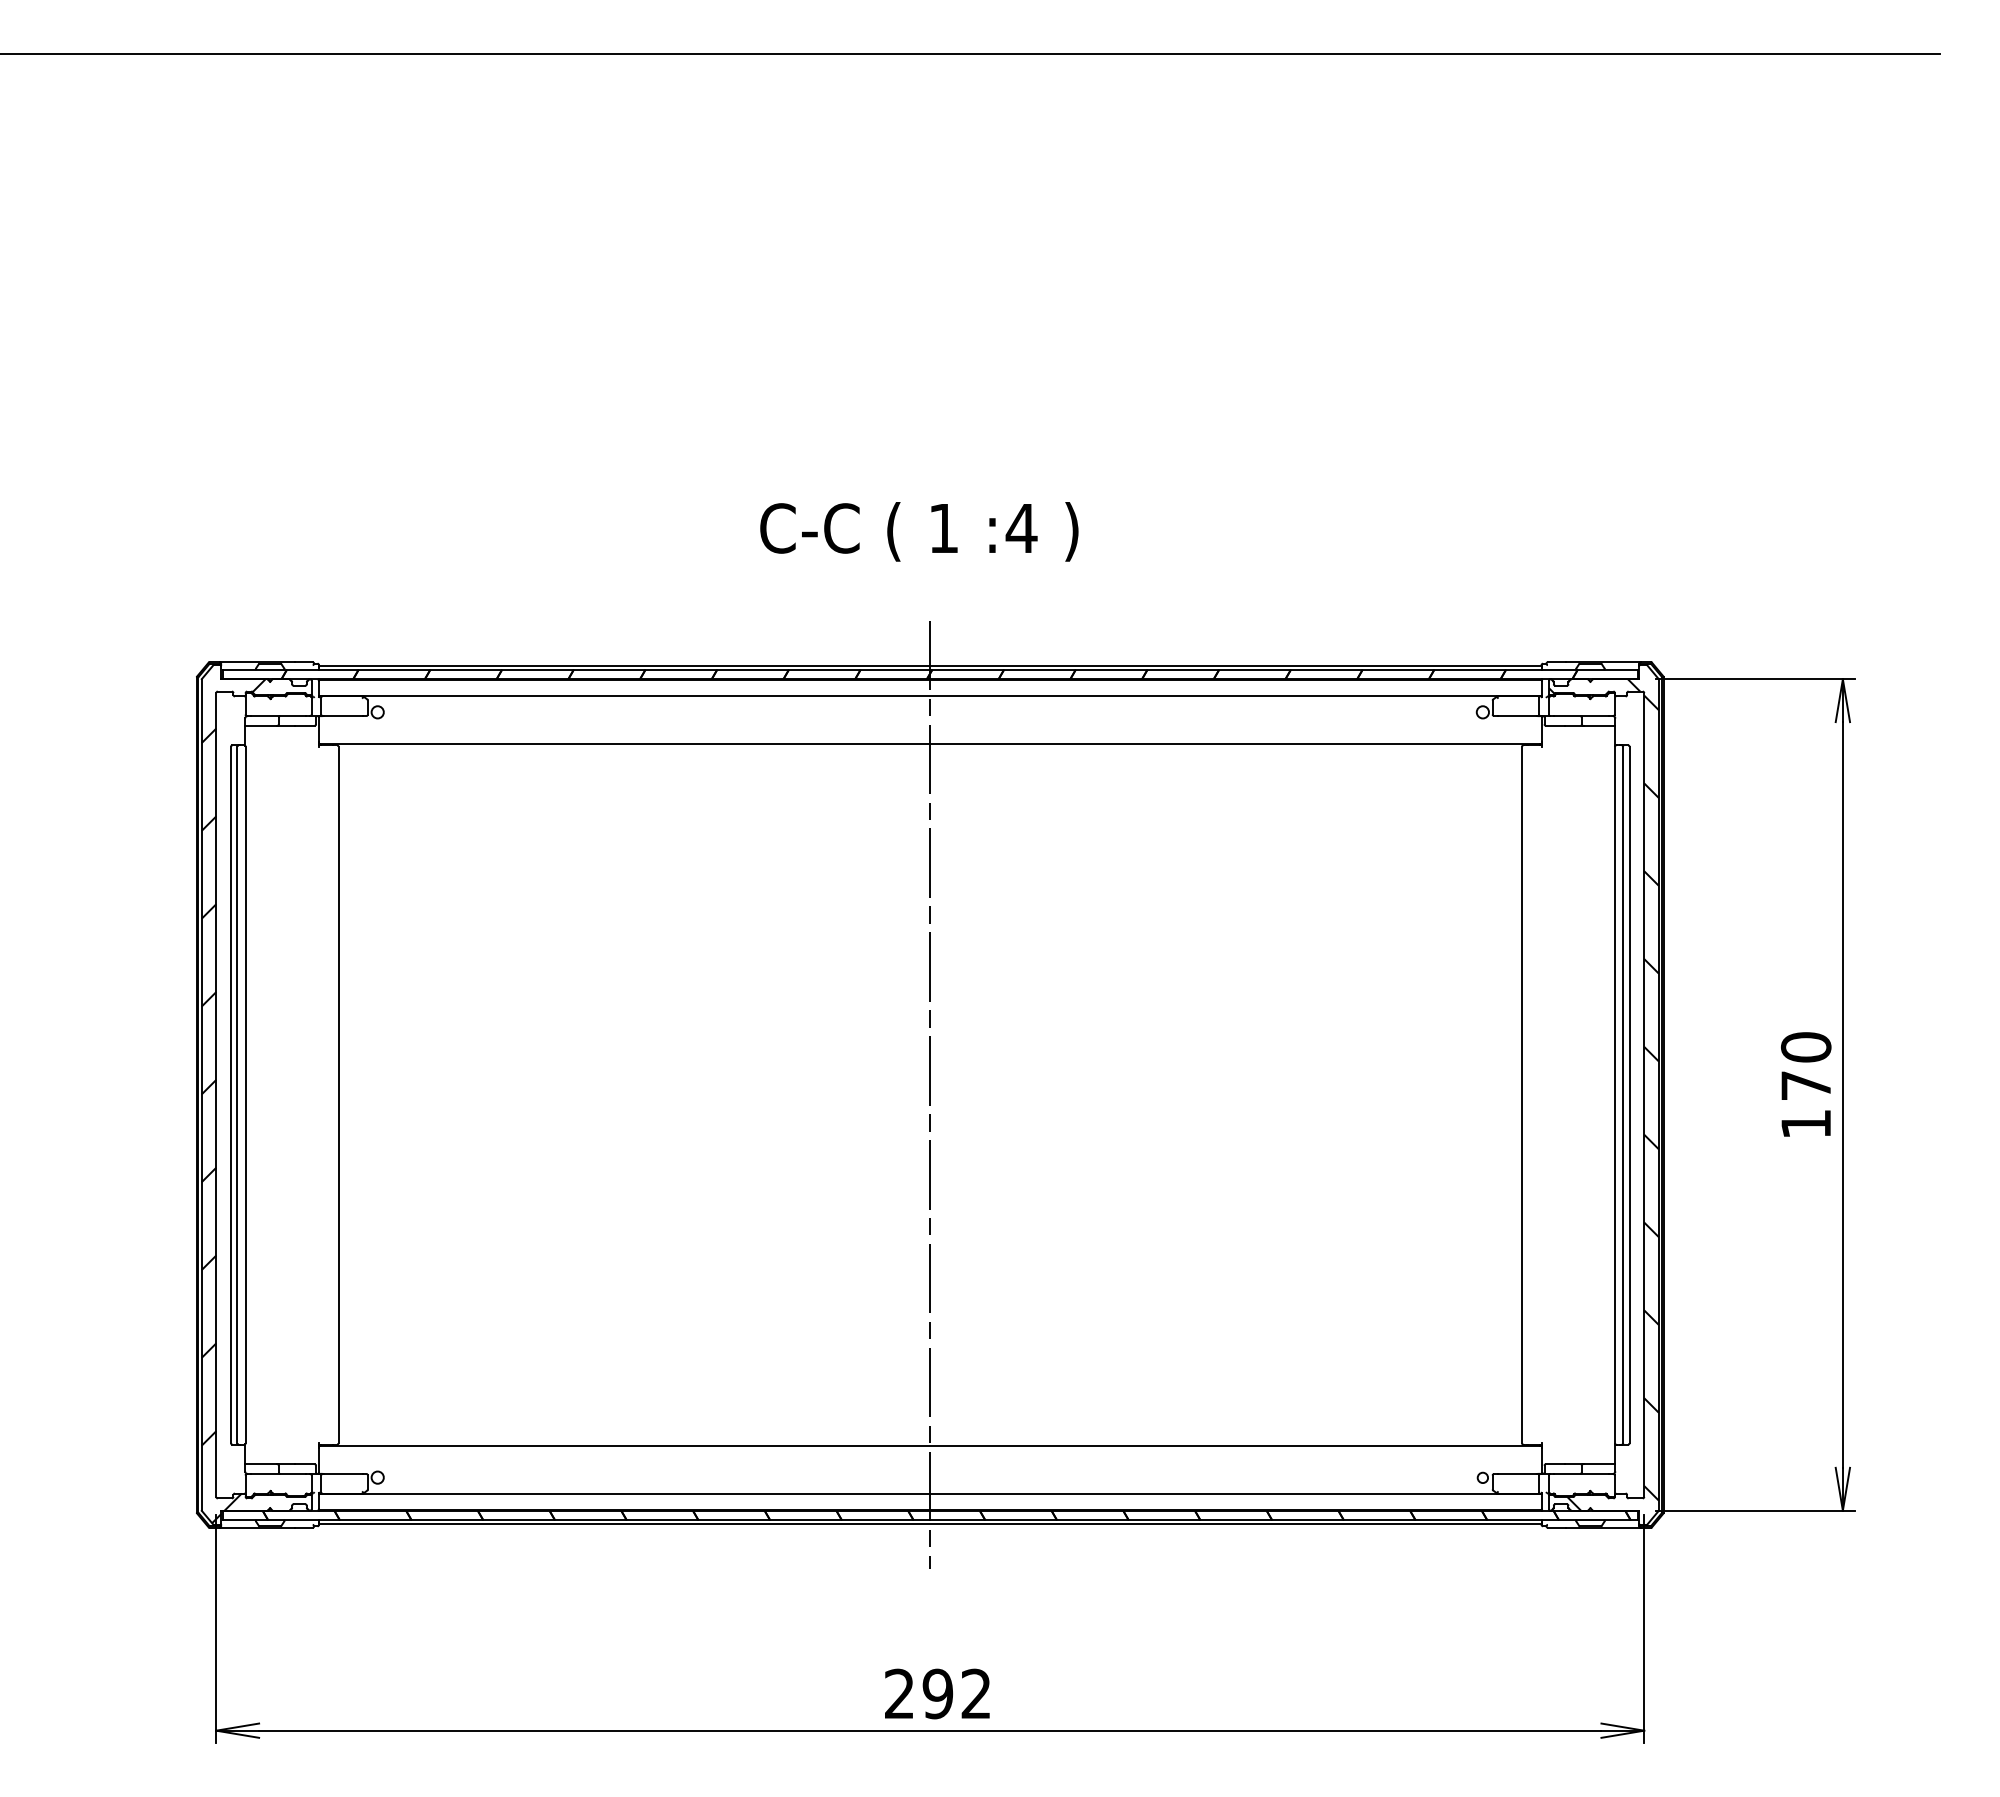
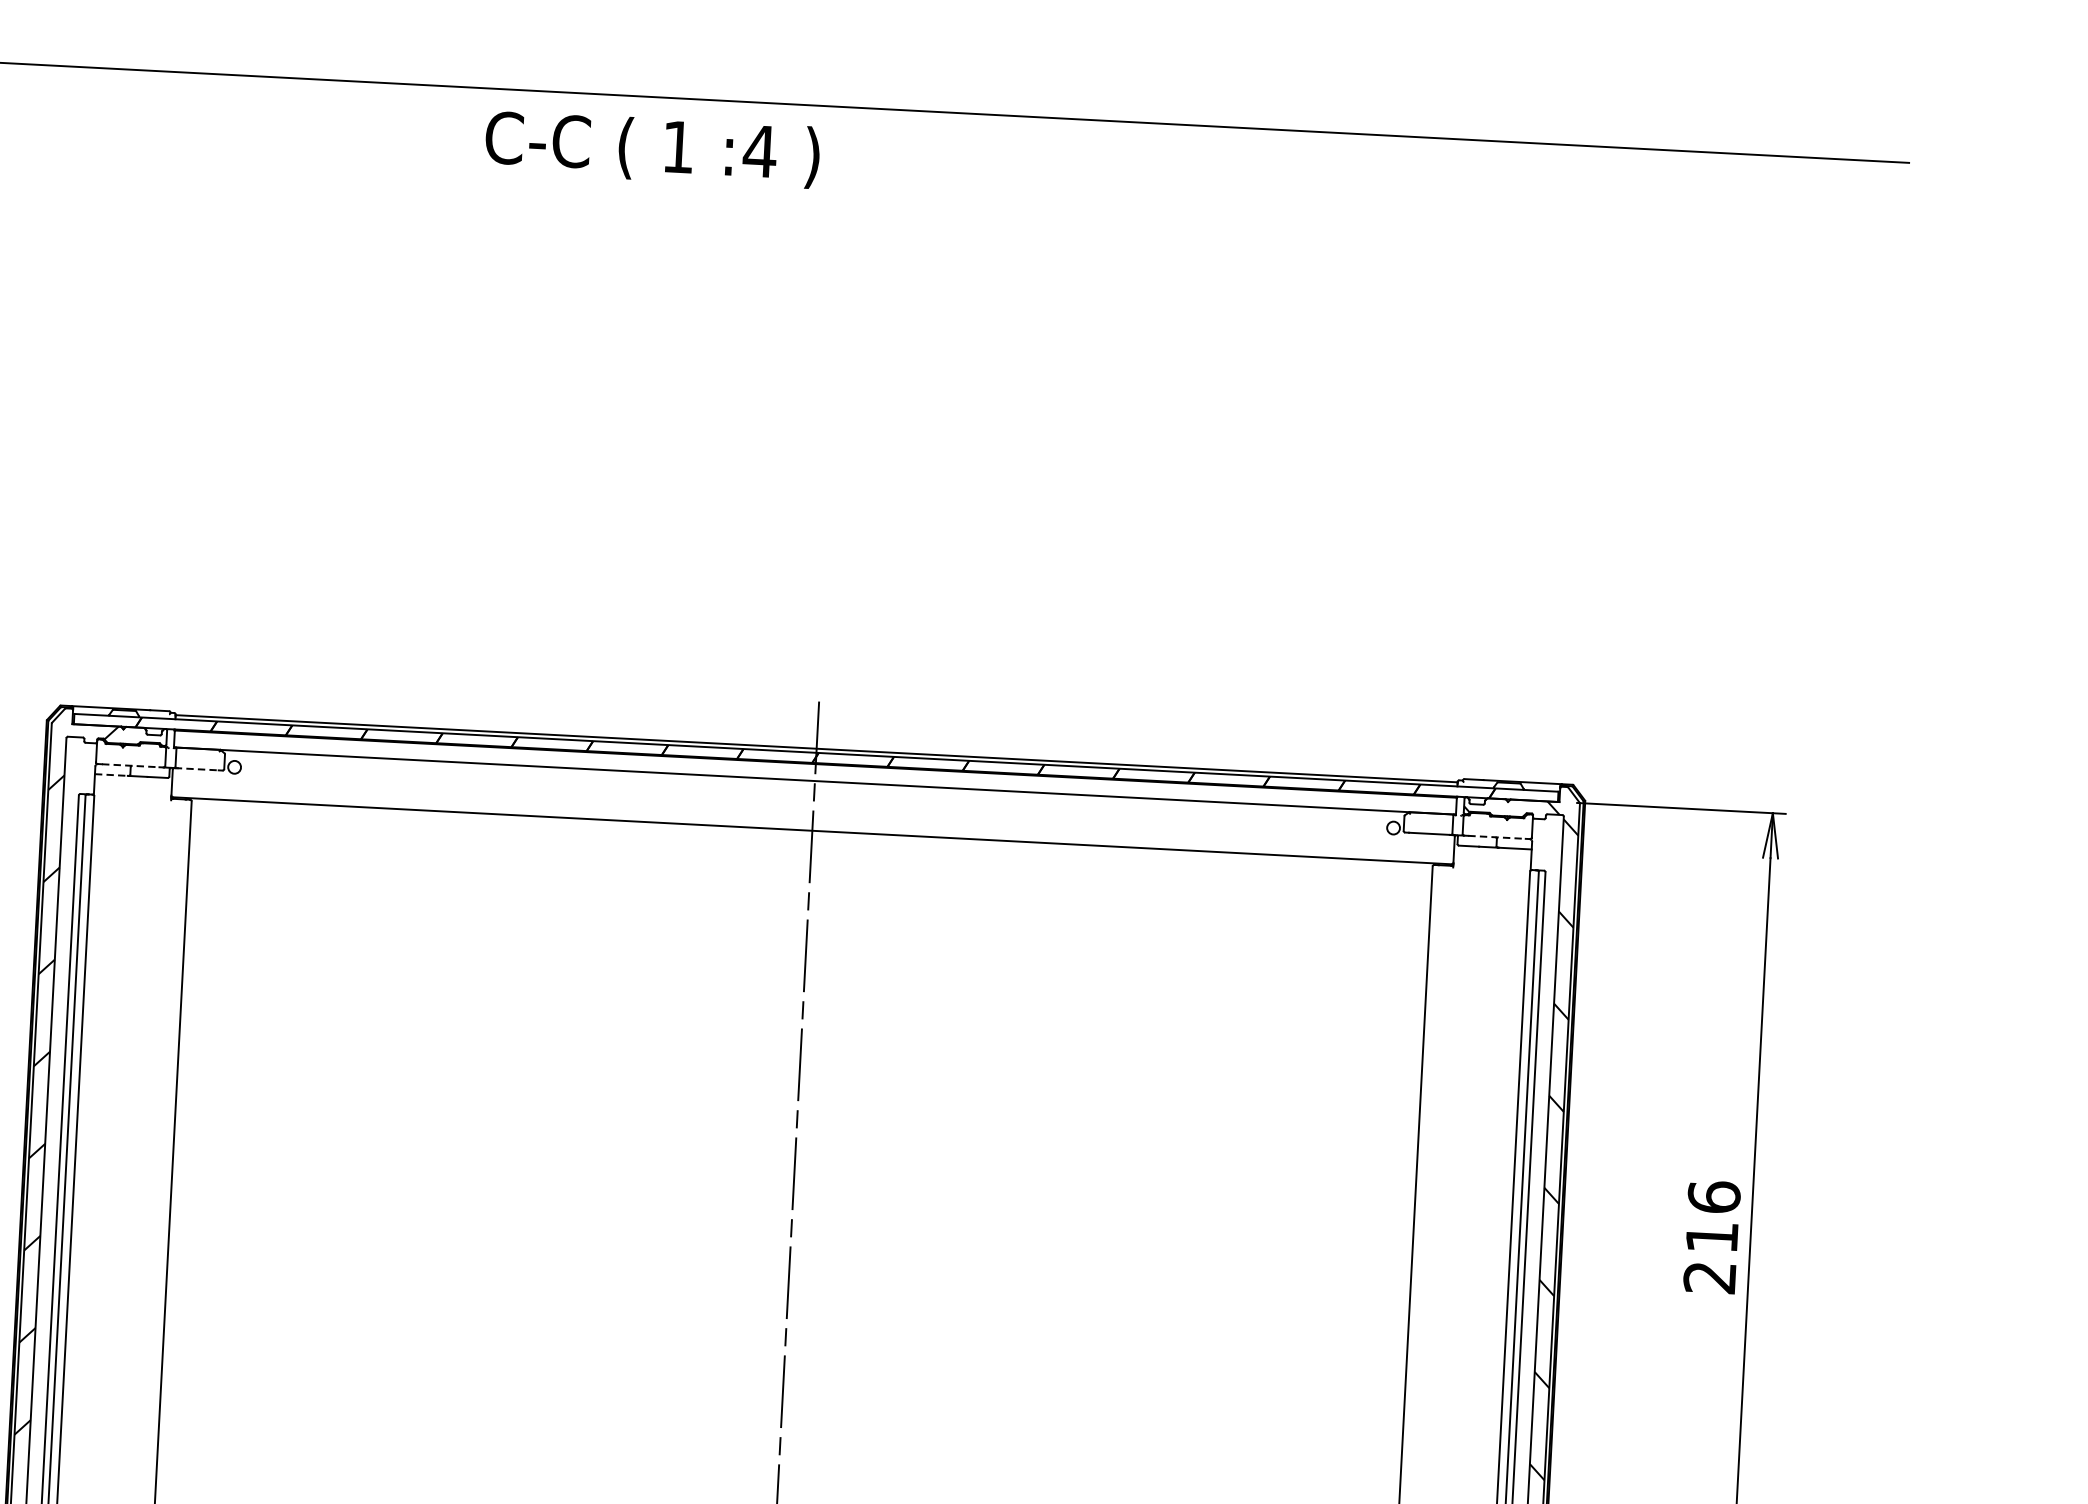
text: (919, 531) -> (652, 149), moved
line: (279, 716) -> (131, 766), solid -> dashed
line: (341, 716) -> (196, 769), solid -> dashed
line: (1582, 716) -> (1497, 837), solid -> dashed
line: (260, 725) -> (110, 774), solid -> dashed
text: (1805, 1085) -> (1711, 1237), 170 -> 216

